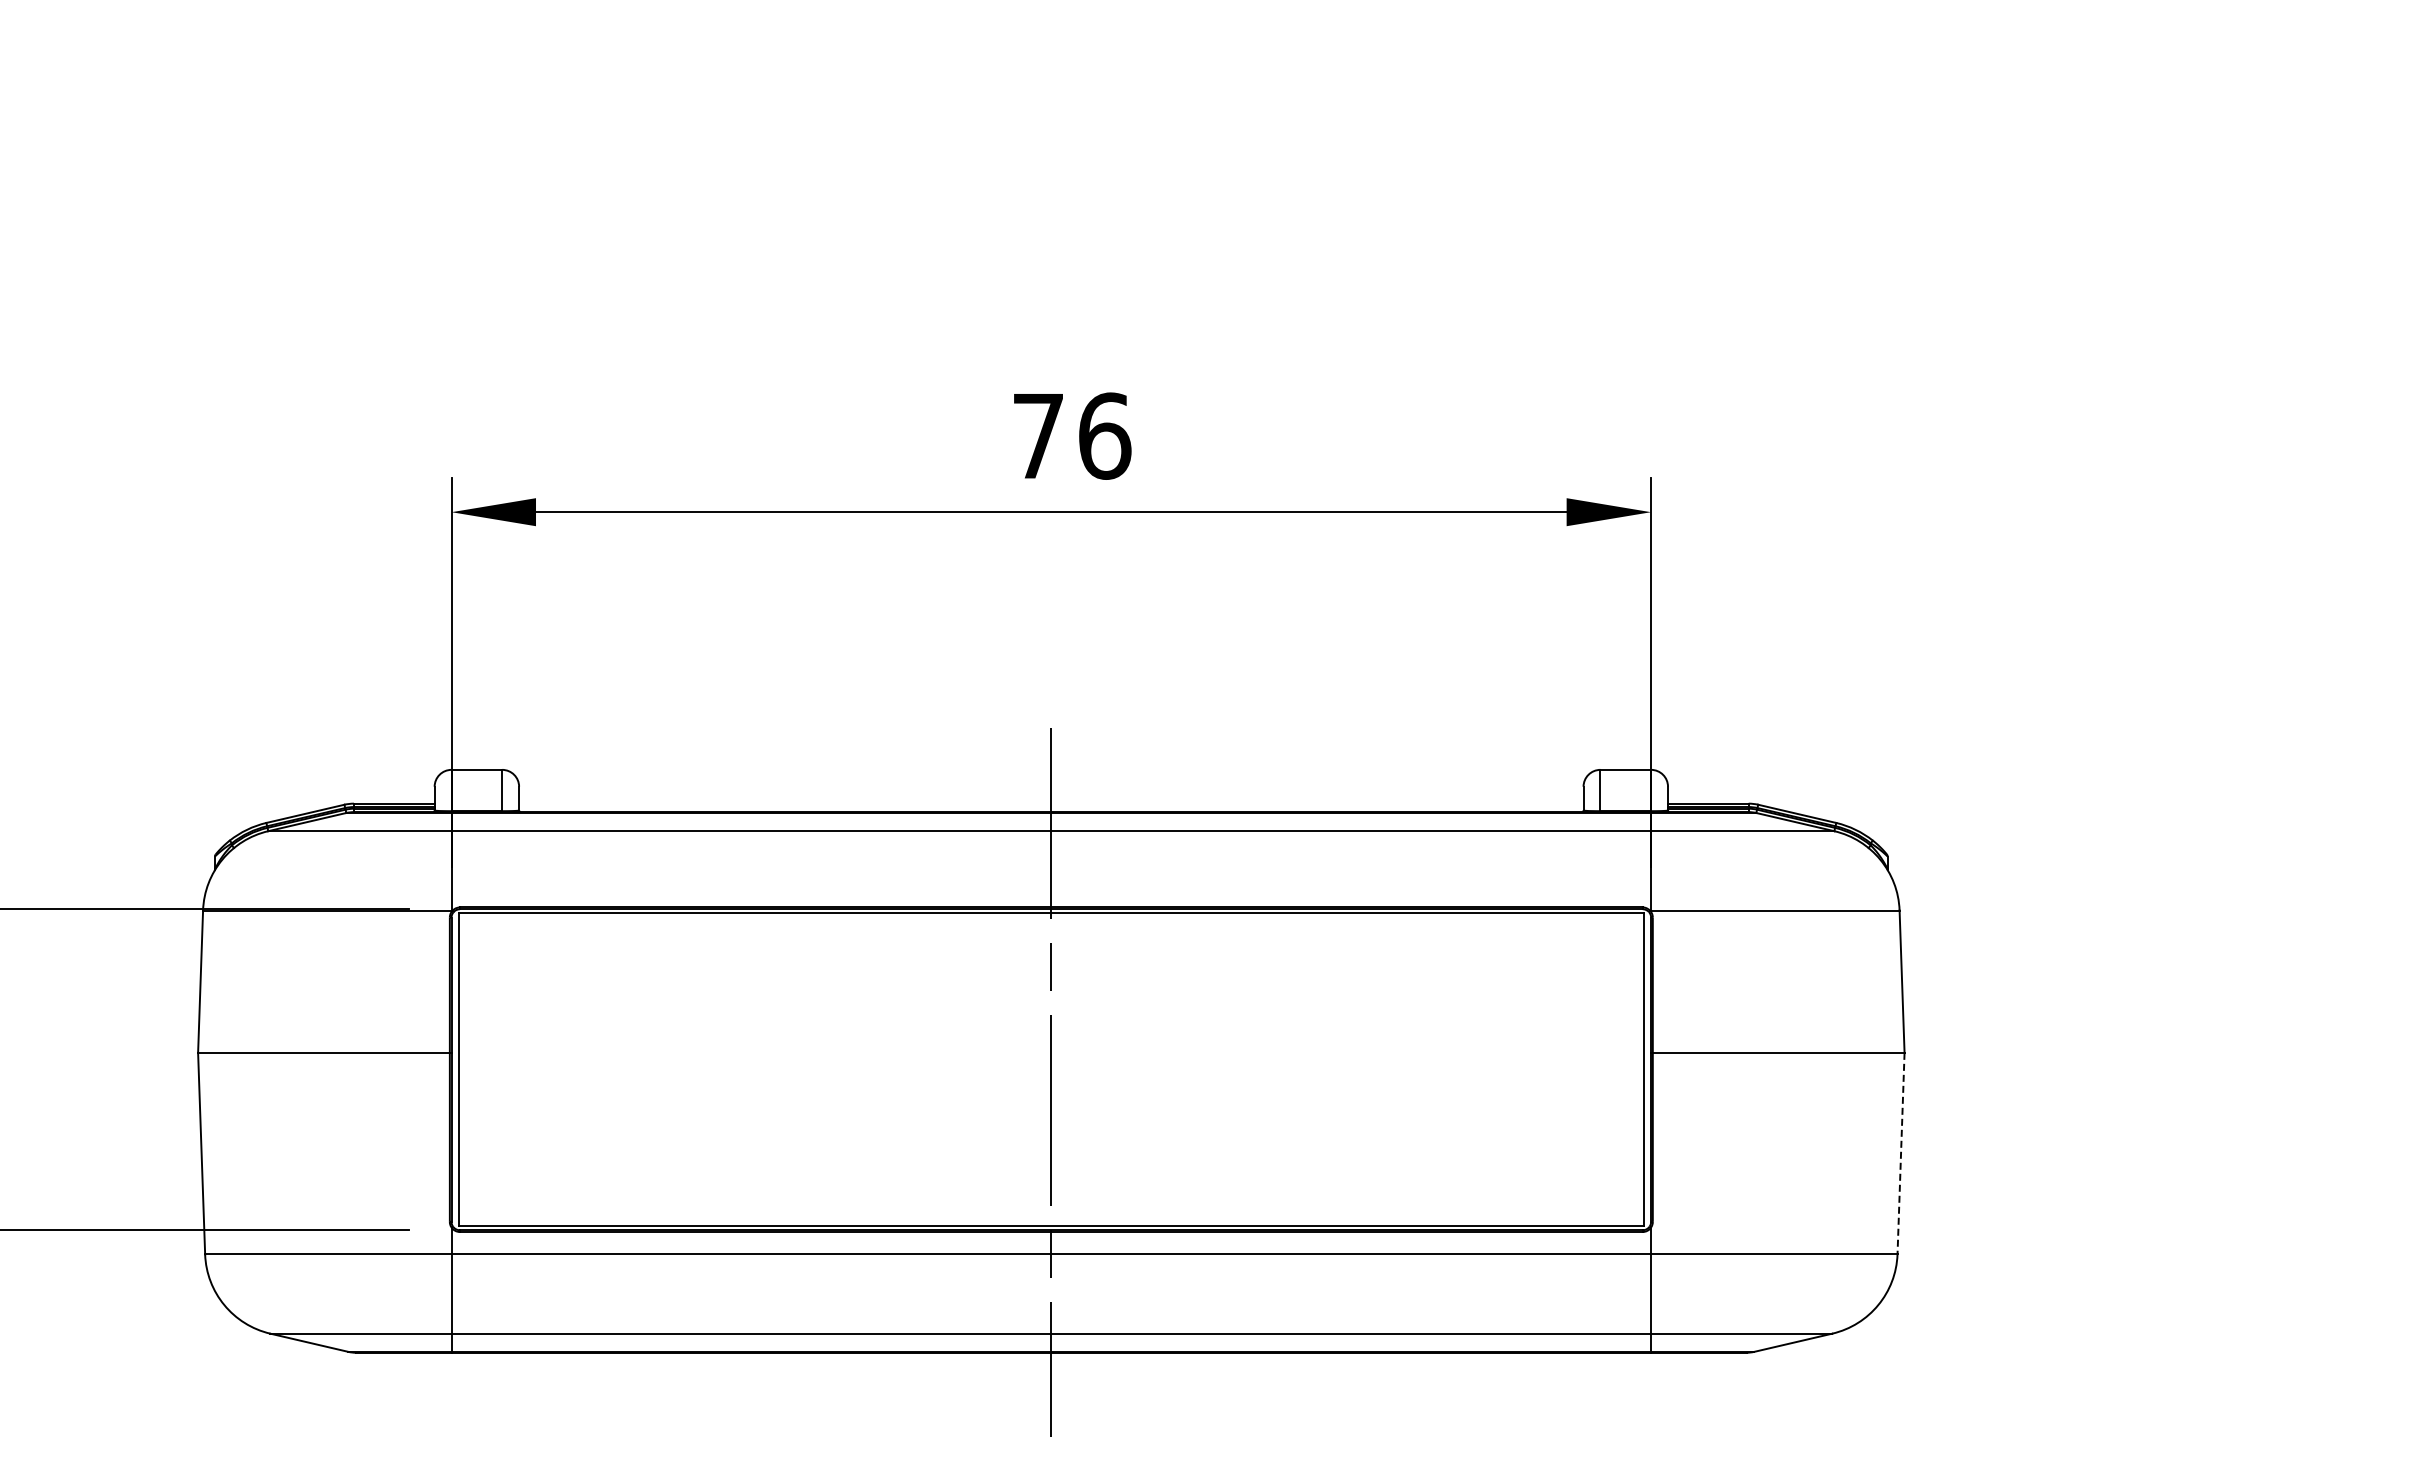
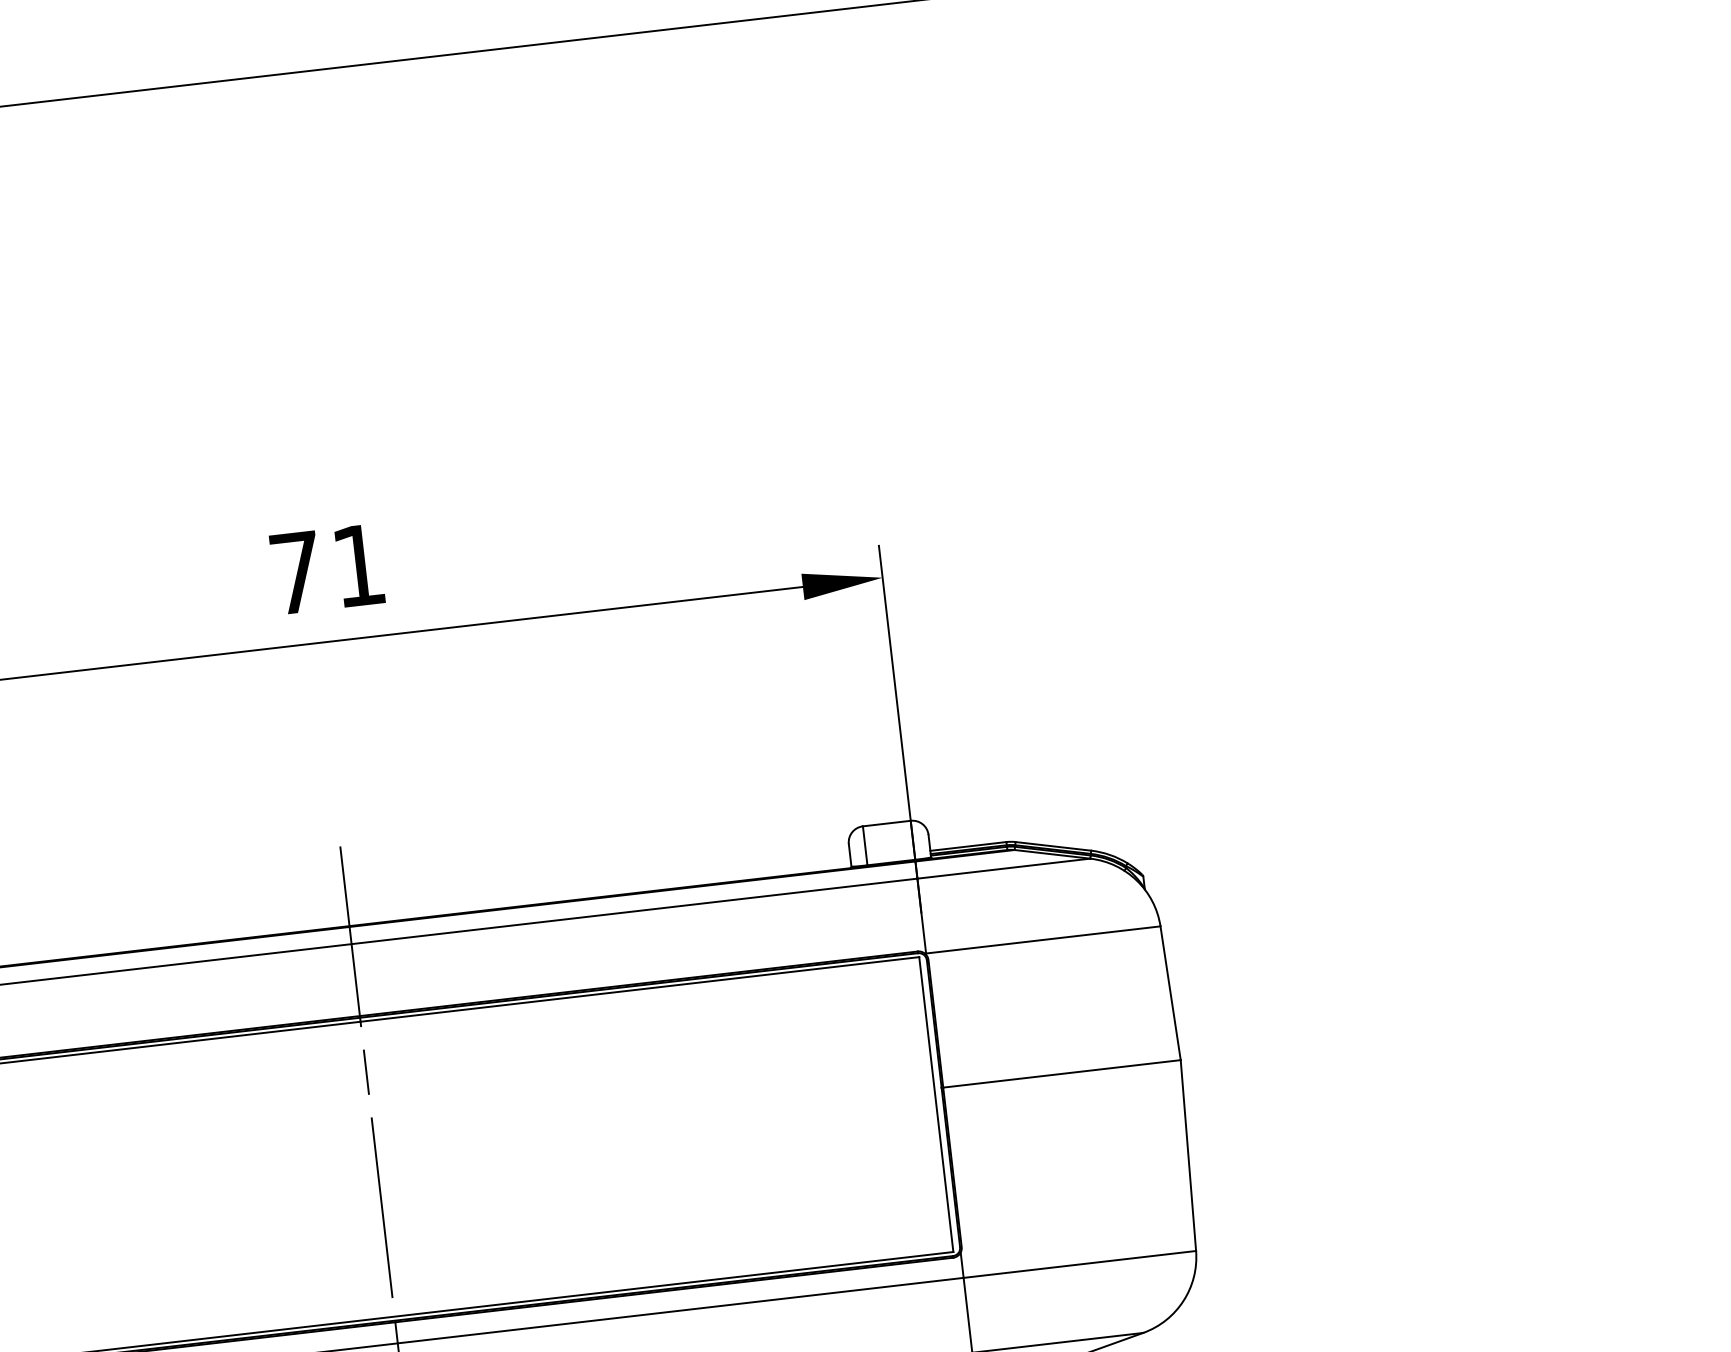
text: (1105, 435) -> (359, 564), 76 -> 71
line: (1901, 1153) -> (1188, 1155), dashed -> solid

